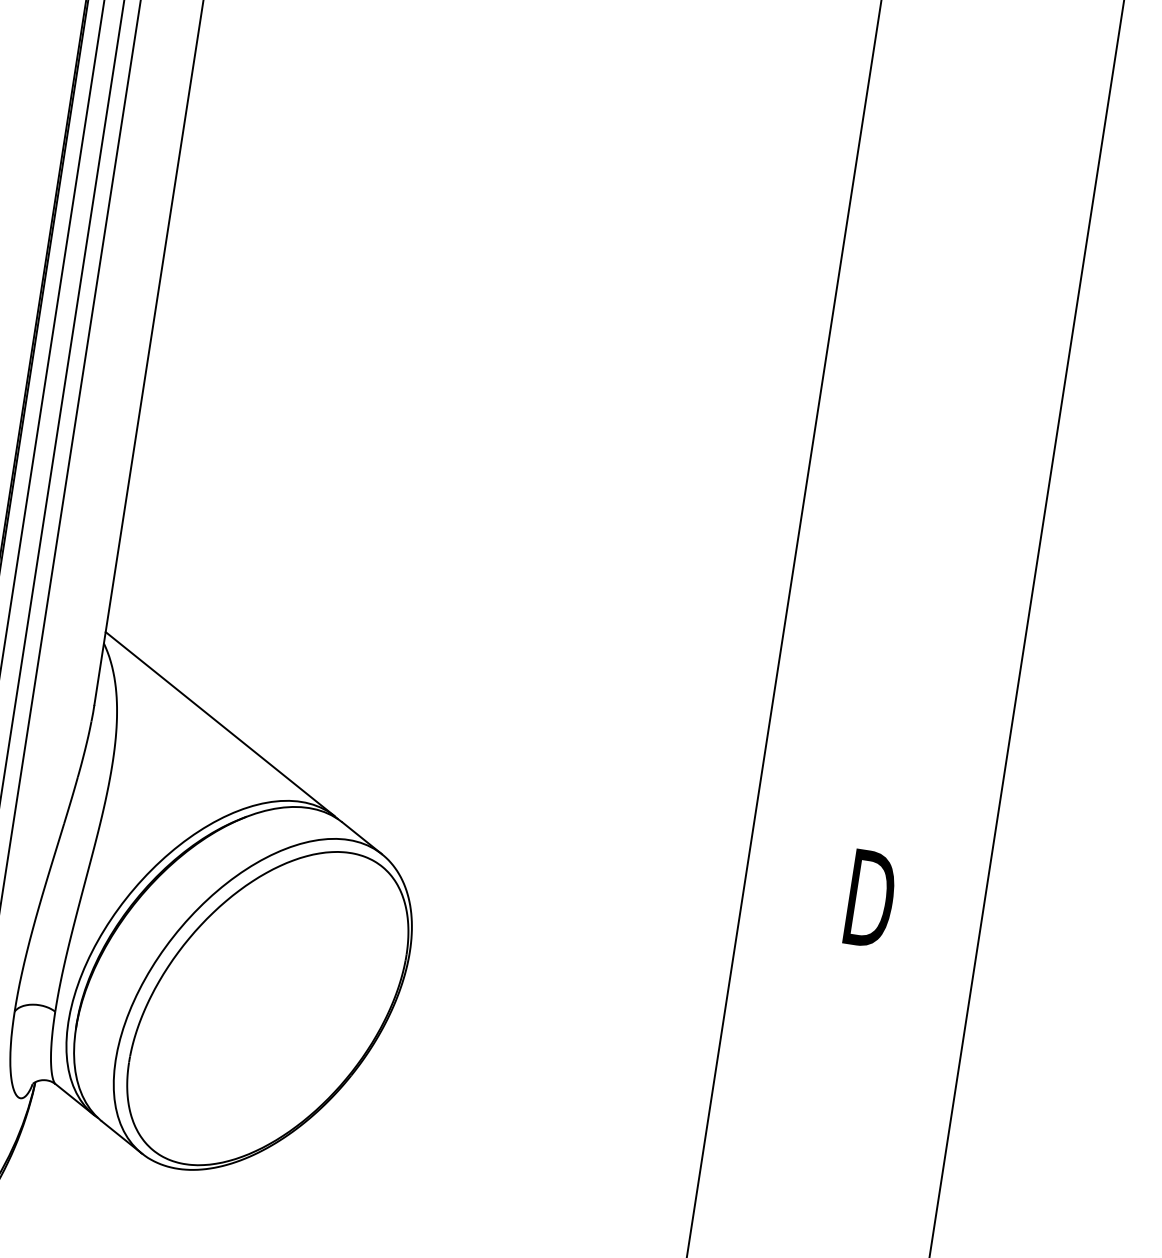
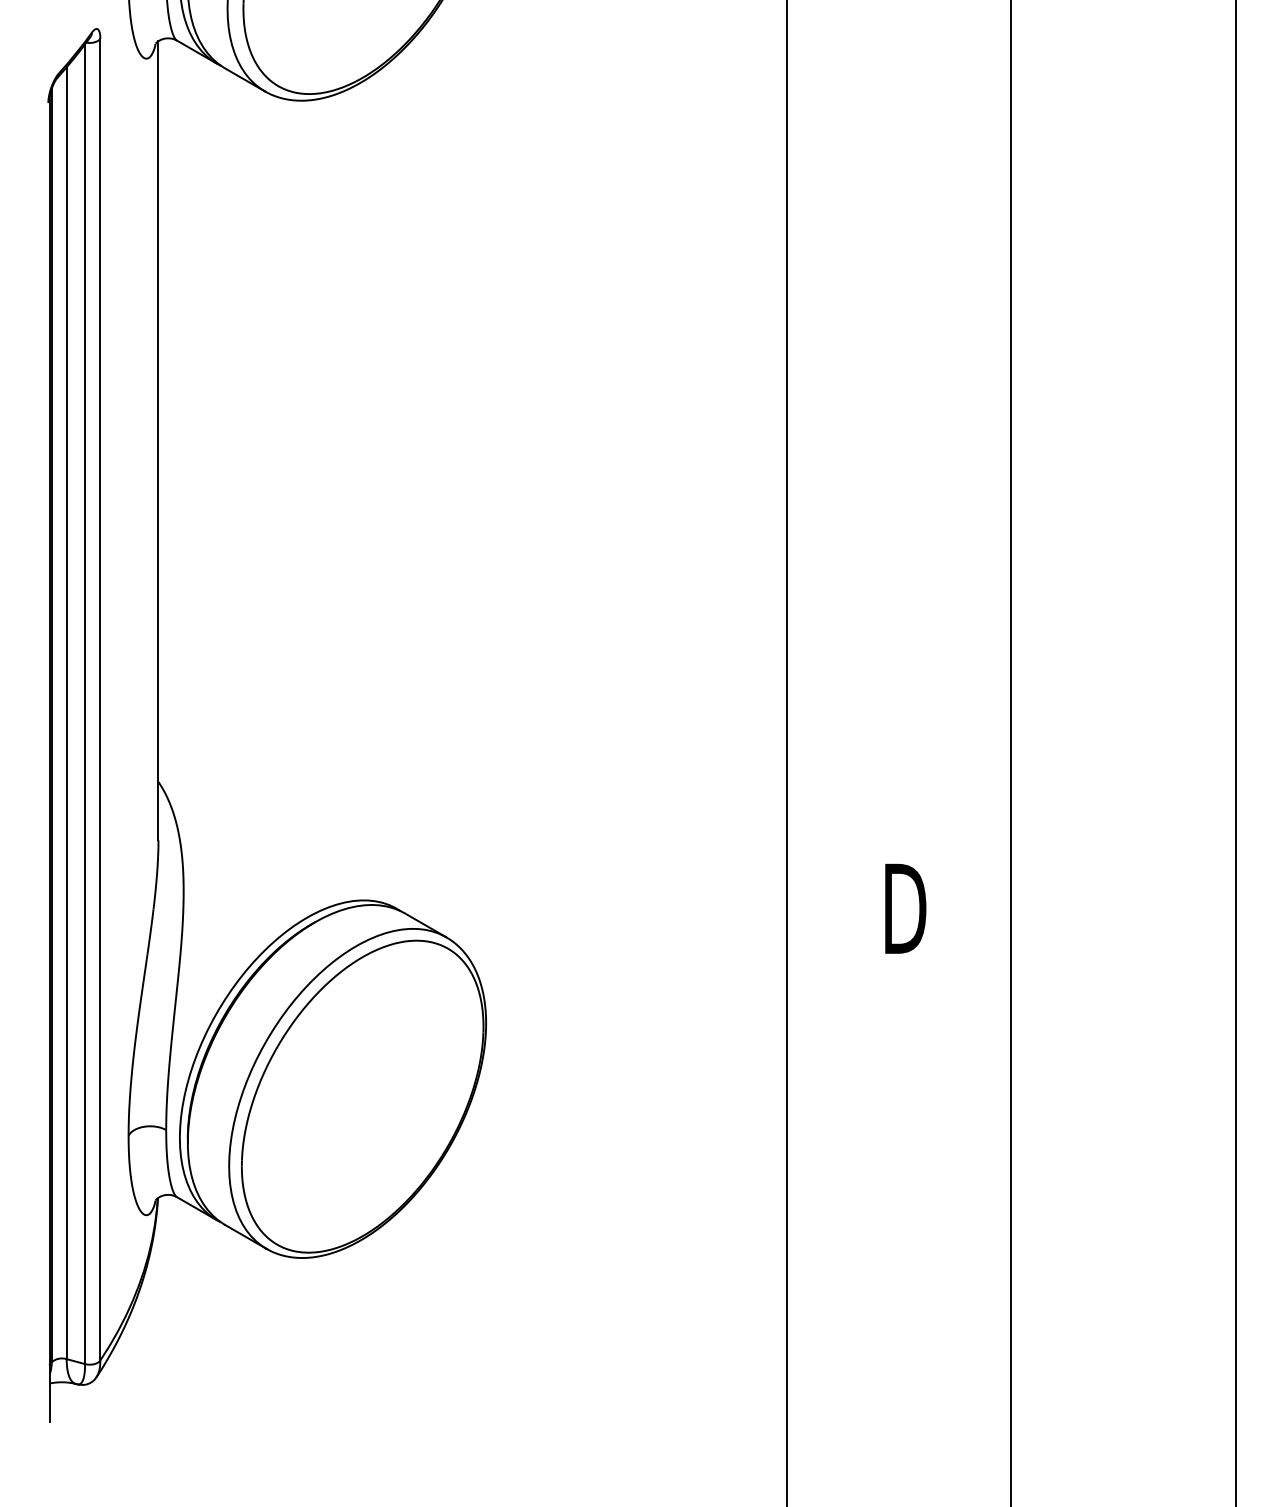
line: (220, 723) -> (277, 839), removed

